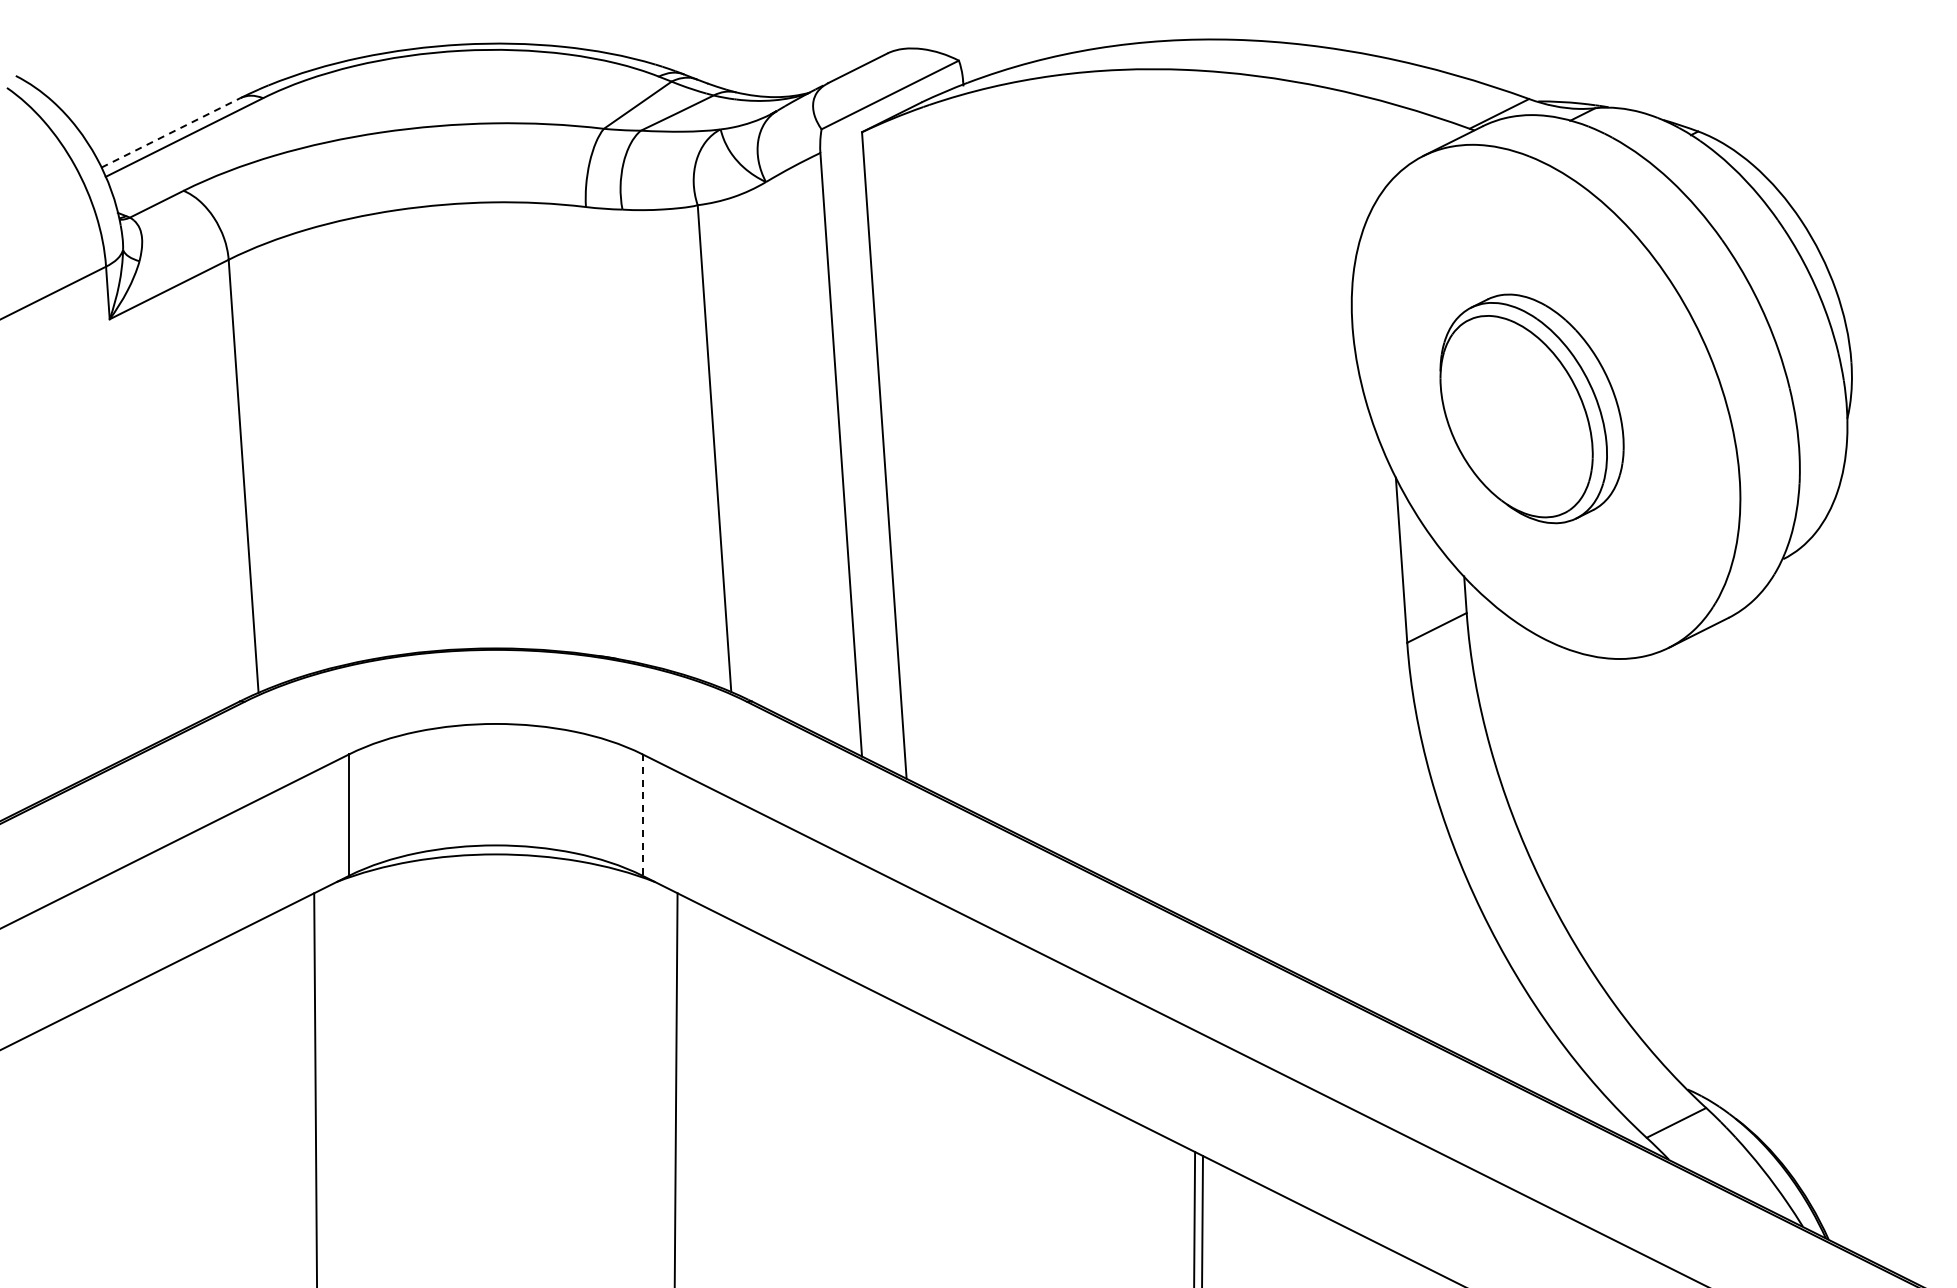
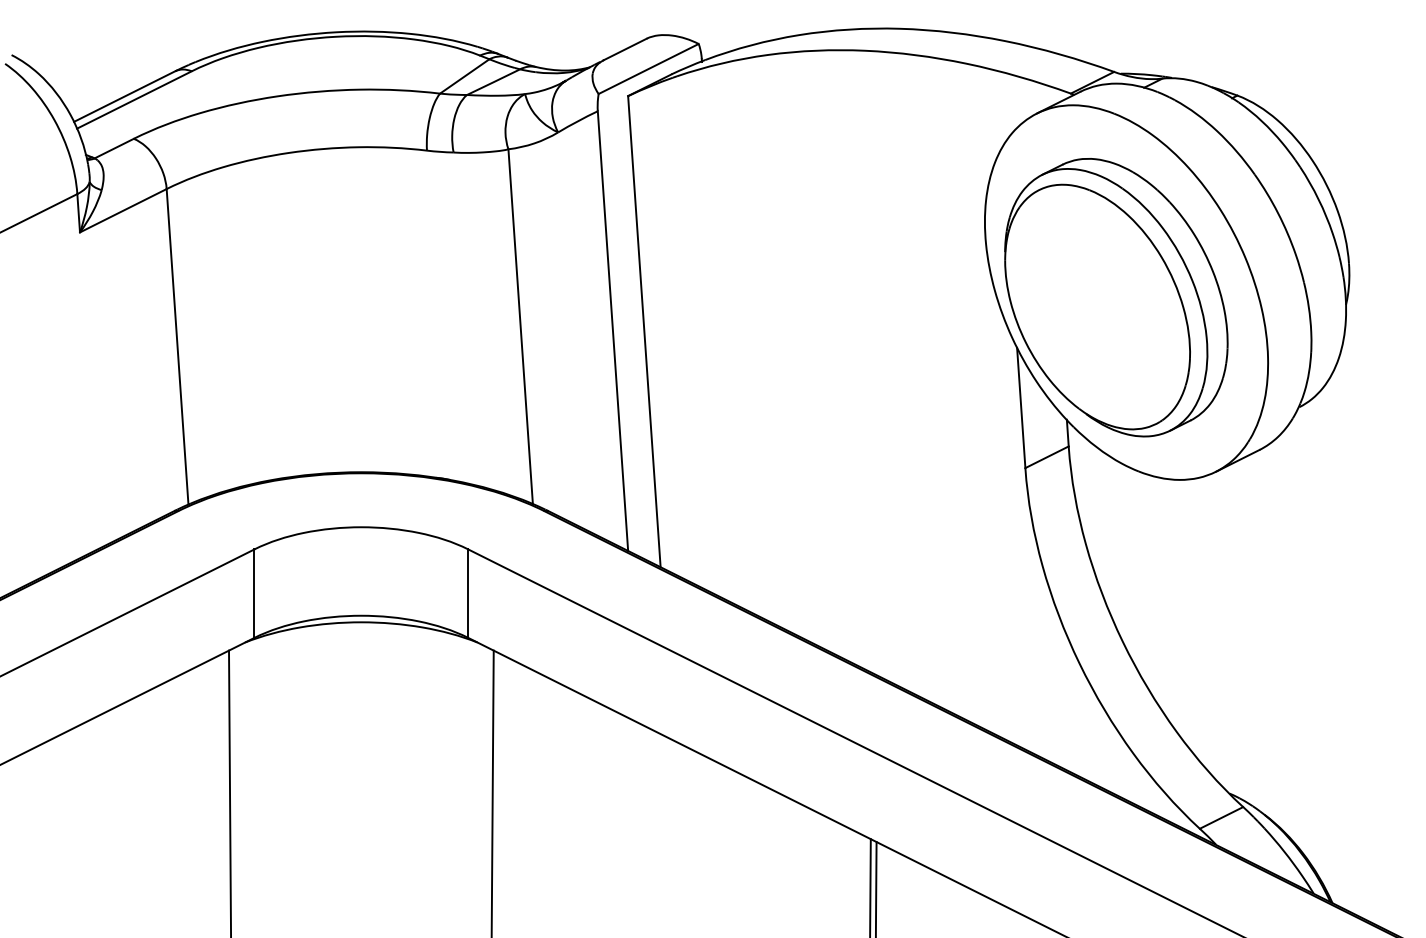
line: (170, 132) -> (124, 96), dashed -> solid
part: (1531, 408) -> (1115, 297), size x1.67
line: (642, 815) -> (468, 593), dashed -> solid

